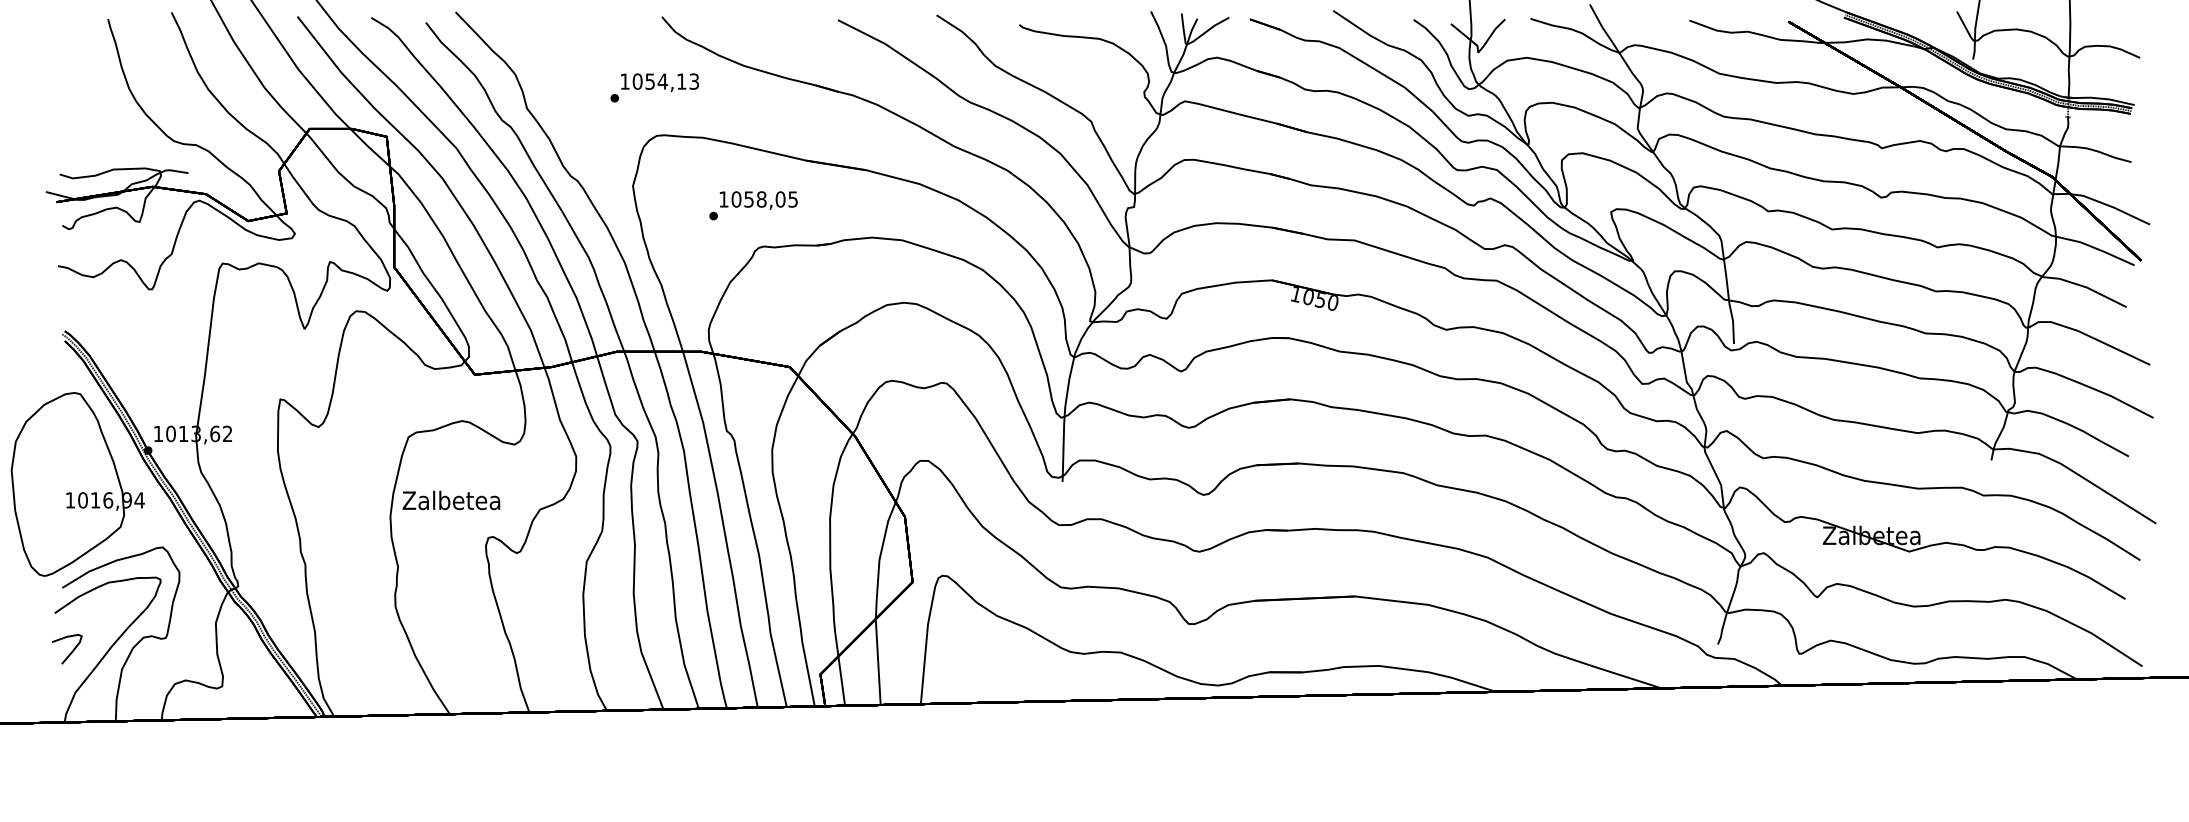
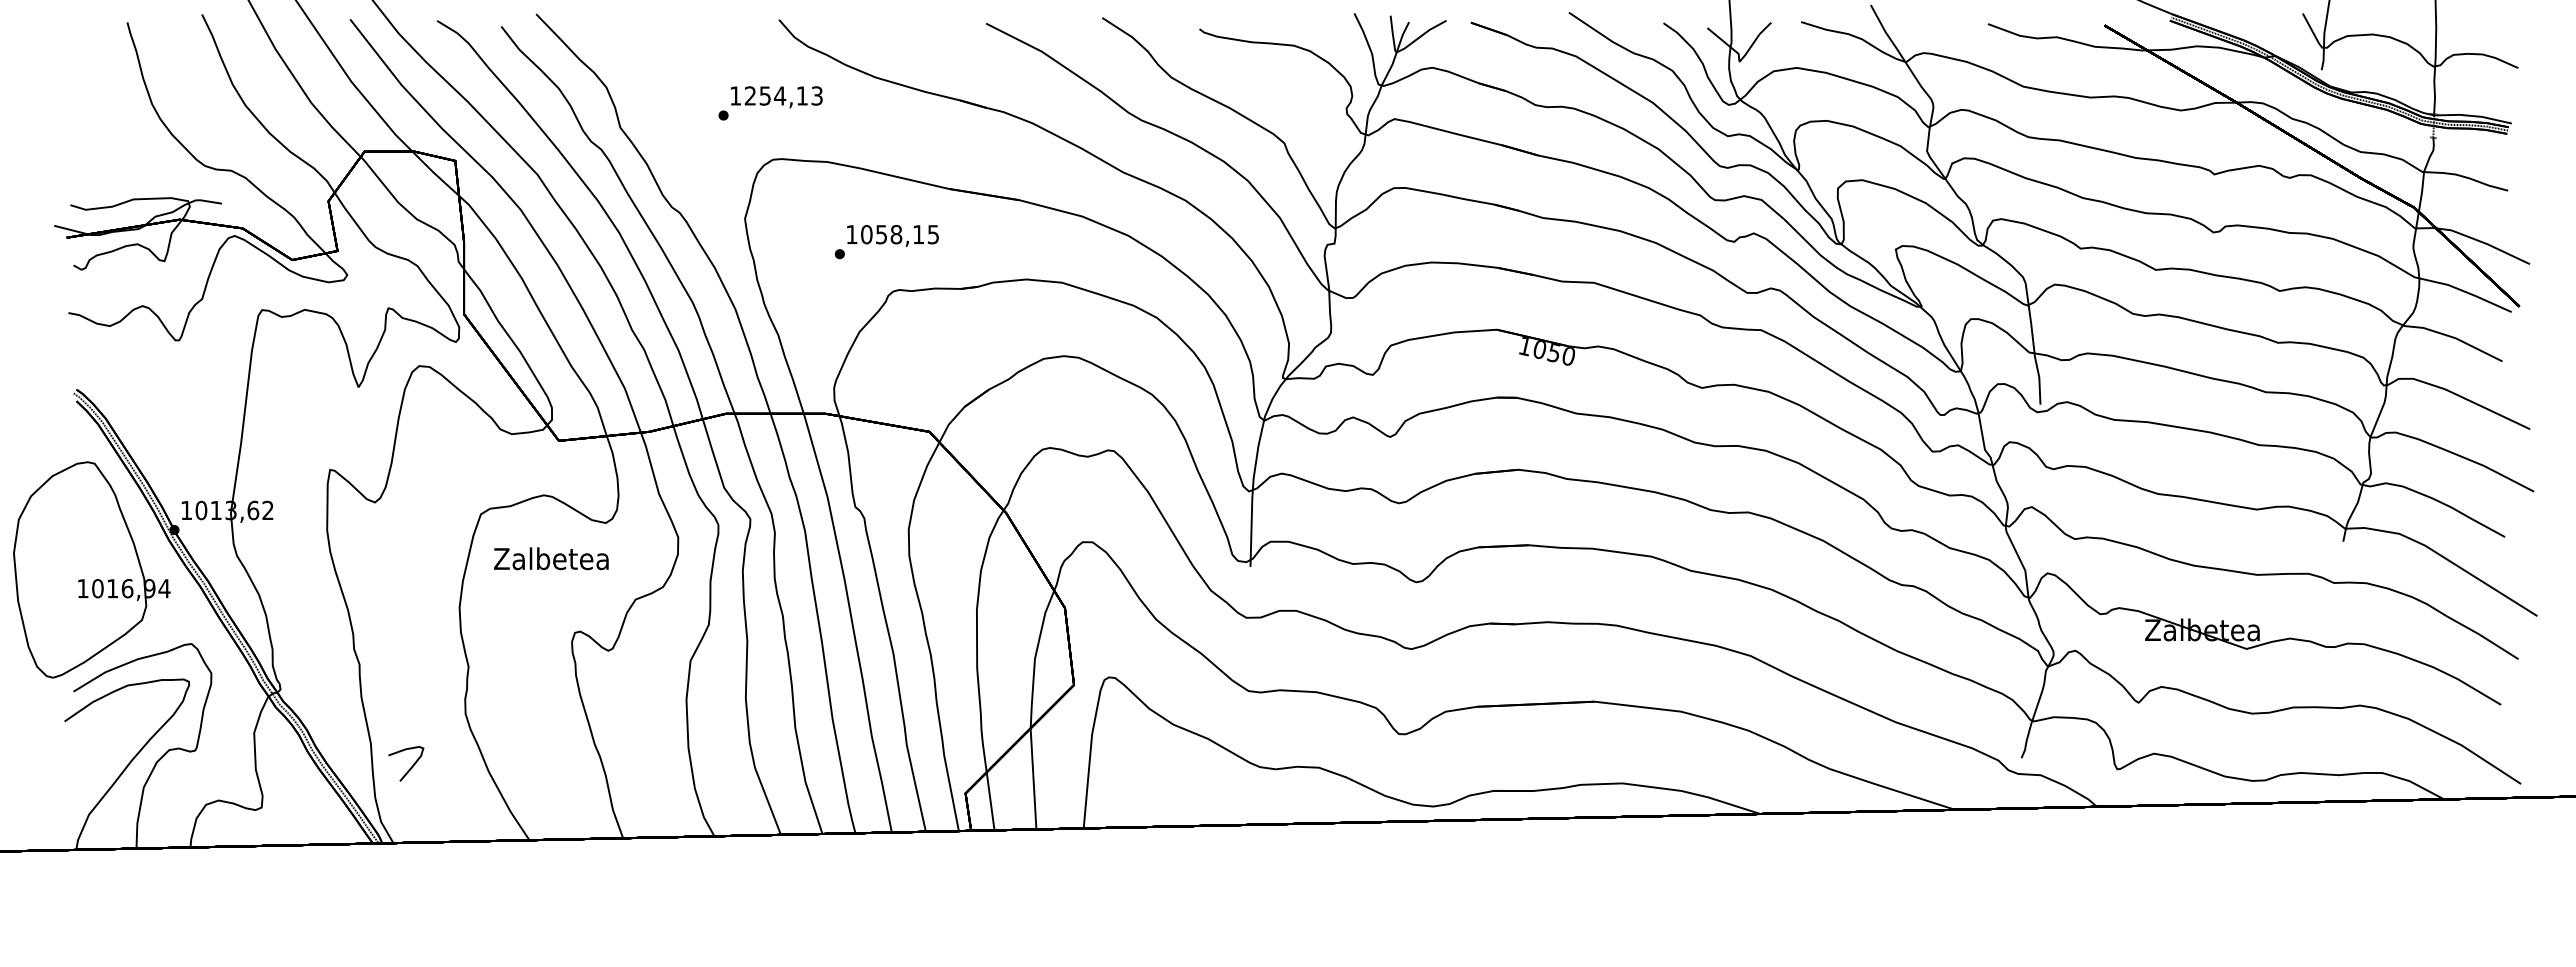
text: (637, 81) -> (750, 95), 1054,13 -> 1254,13
text: (780, 199) -> (918, 234), 1058,05 -> 1058,15
text: (451, 500) -> (551, 558), moved
part: (67, 648) -> (406, 763), moved

